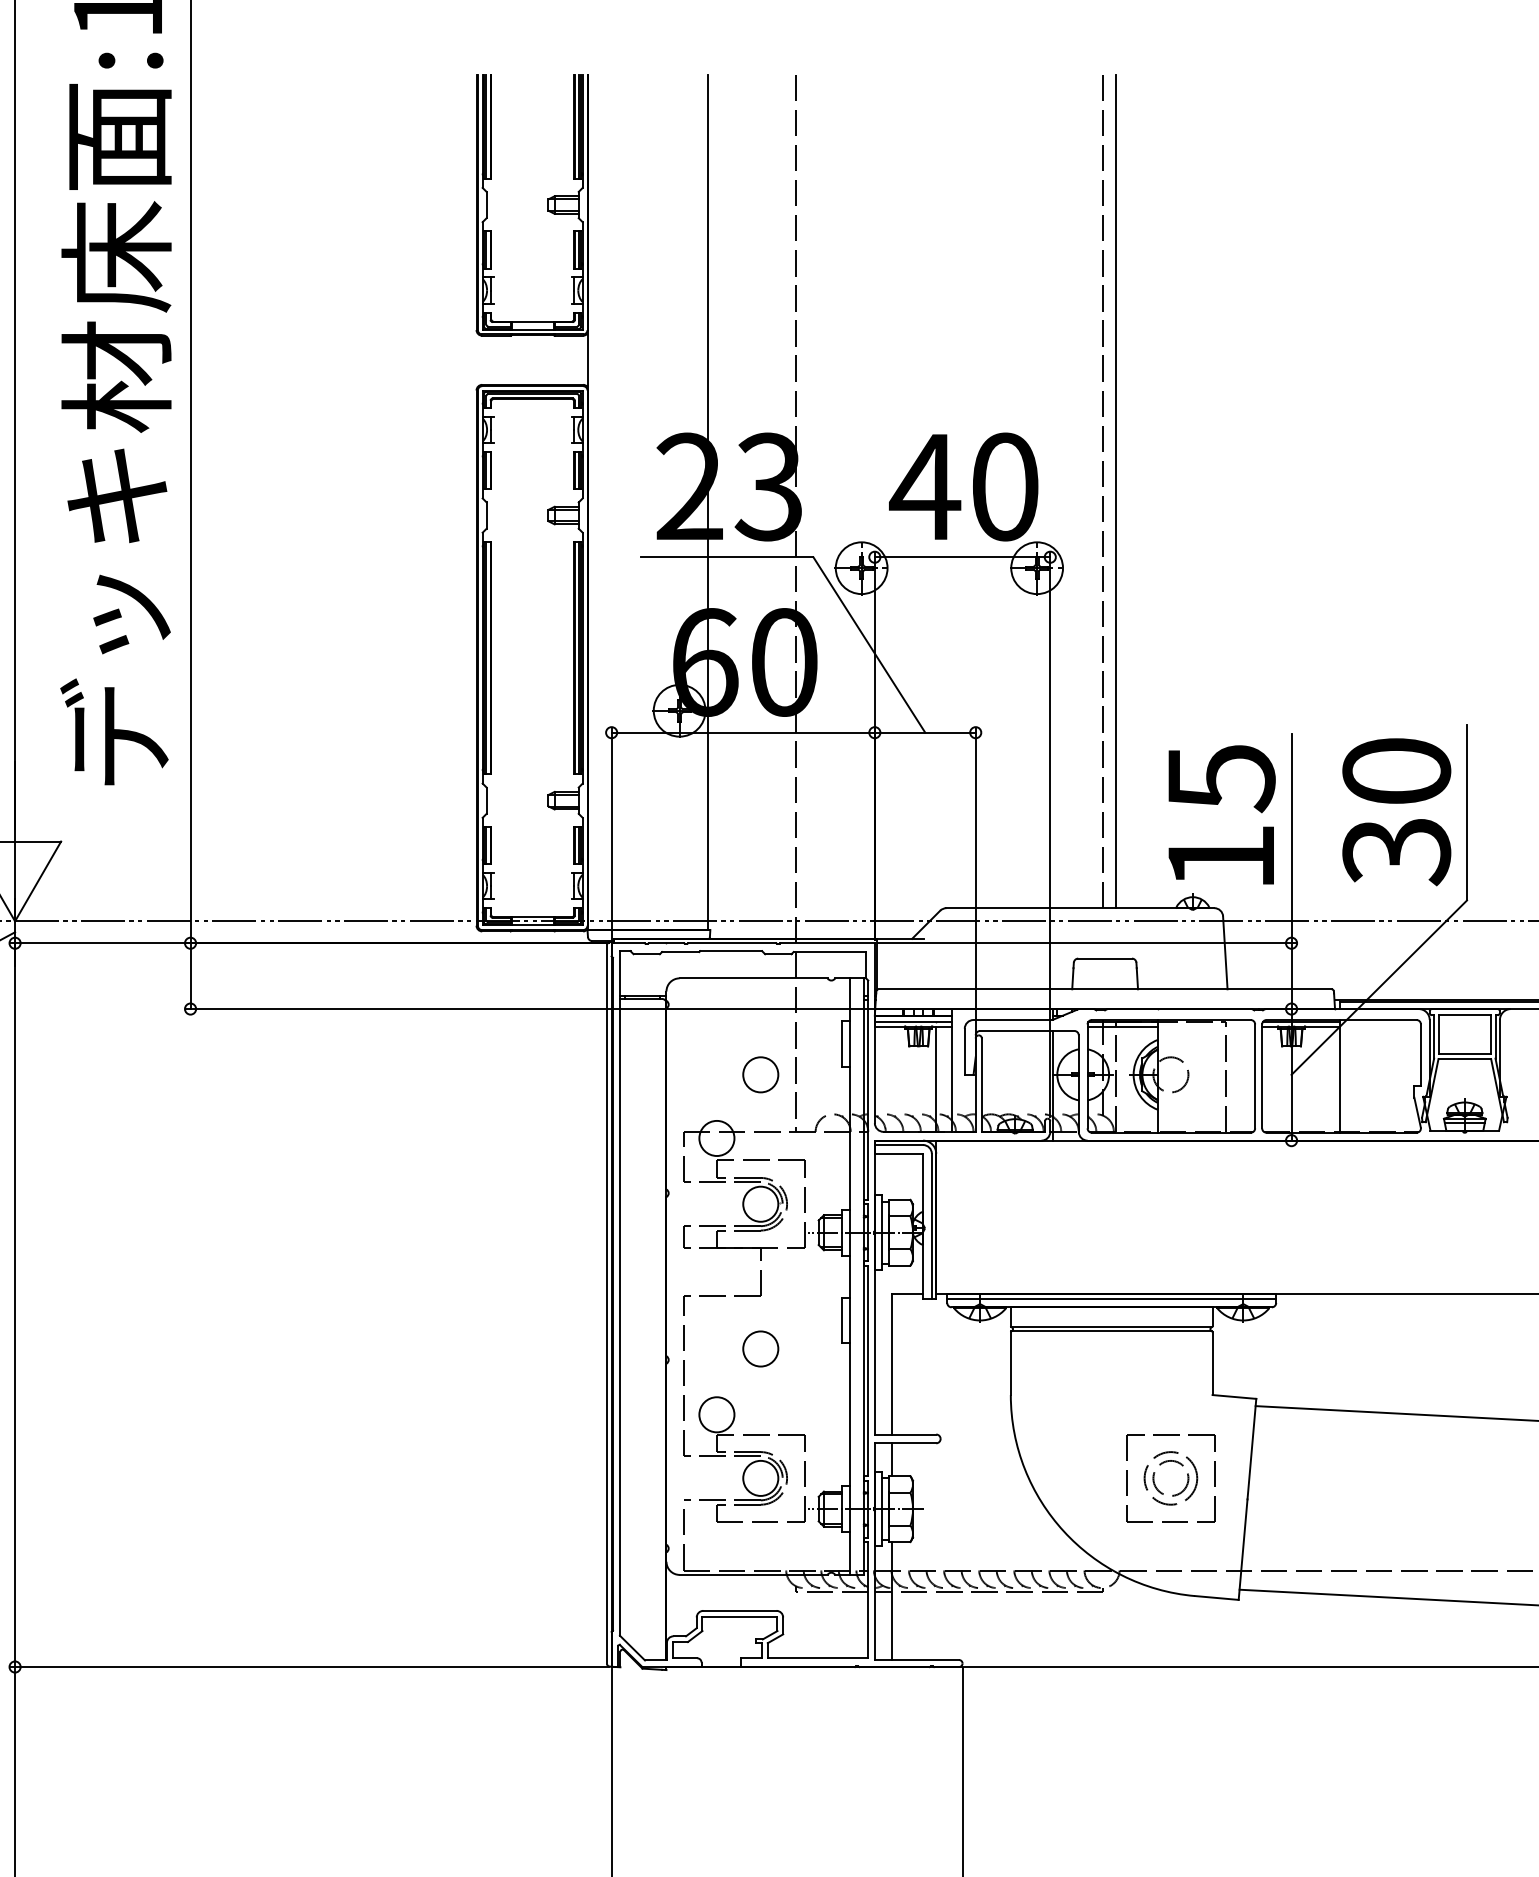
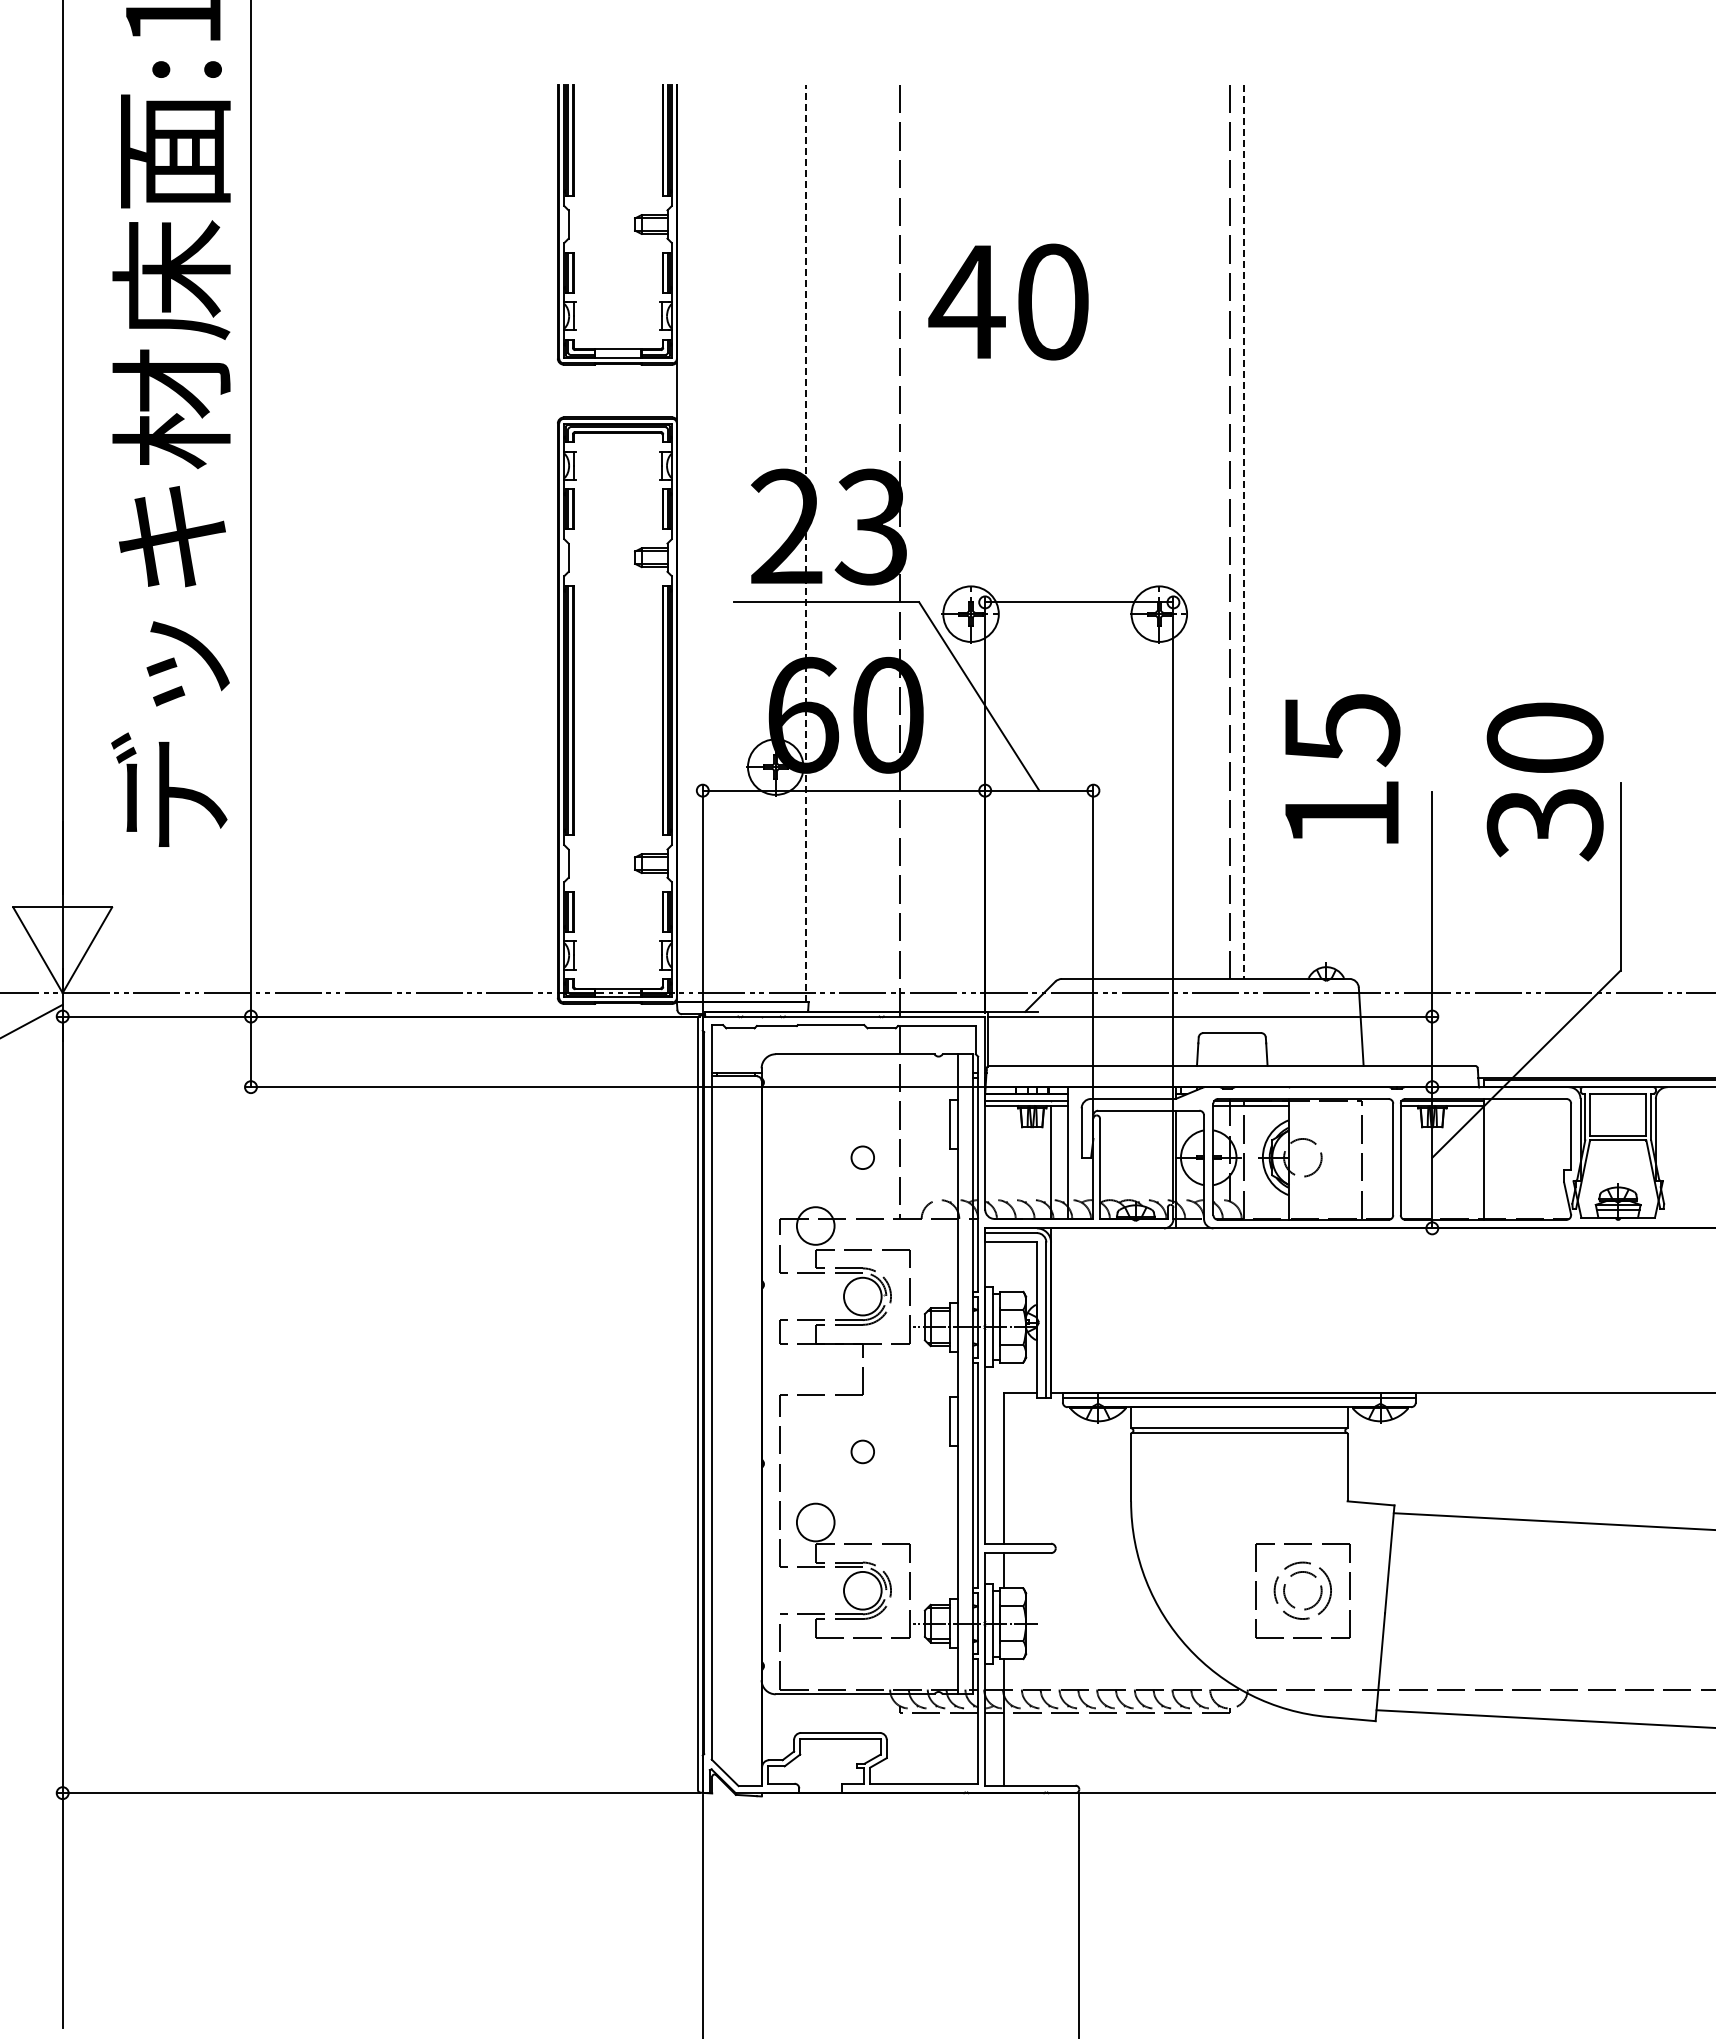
text: (963, 486) -> (1008, 301), moved
line: (1116, 492) -> (1244, 532), solid -> dashed
line: (708, 502) -> (806, 543), solid -> dashed
text: (1396, 811) -> (1544, 781), moved
text: (1221, 814) -> (1342, 768), moved
circle: (760, 1074) -> (862, 1157), size x0.6
circle: (760, 1348) -> (862, 1451), size x0.6

